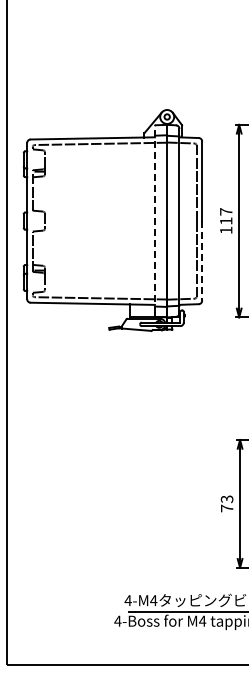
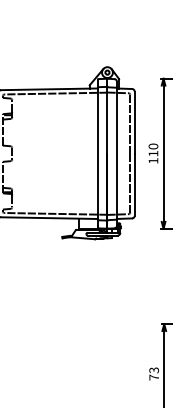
text: (226, 211) -> (153, 146), 117 -> 110
line: (154, 219) -> (97, 152), dashed -> solid
line: (202, 260) -> (134, 184), dashed -> solid

